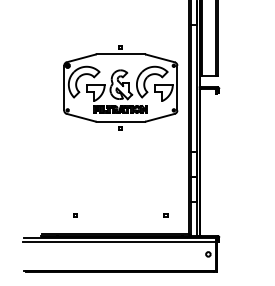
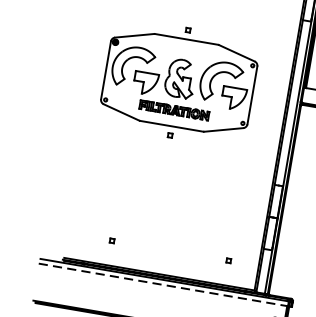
part: (120, 87) -> (178, 82), moved
line: (120, 242) -> (164, 285), solid -> dashed

